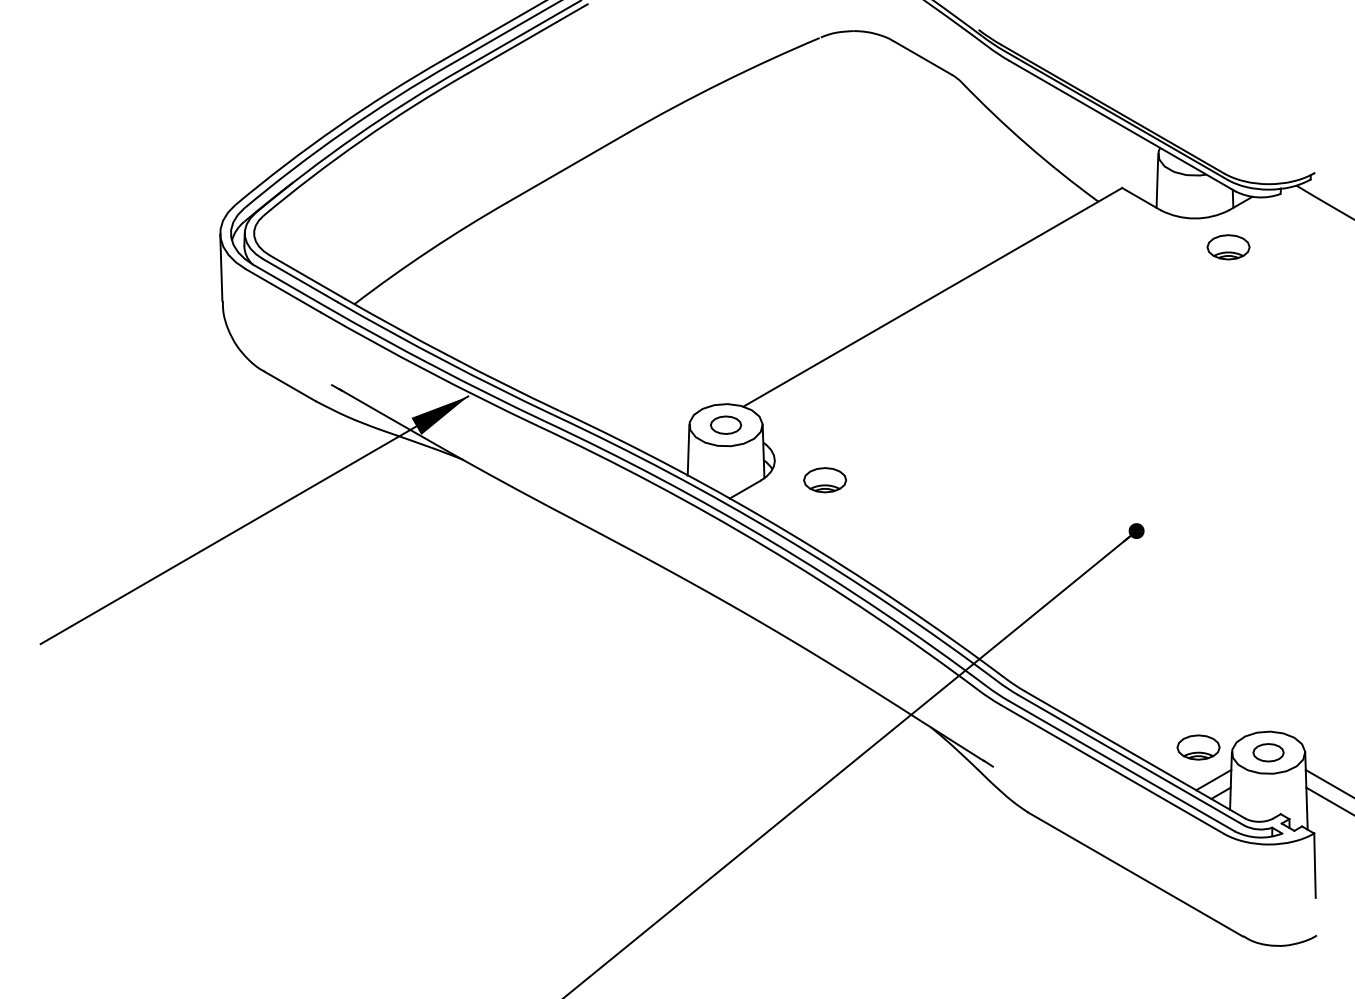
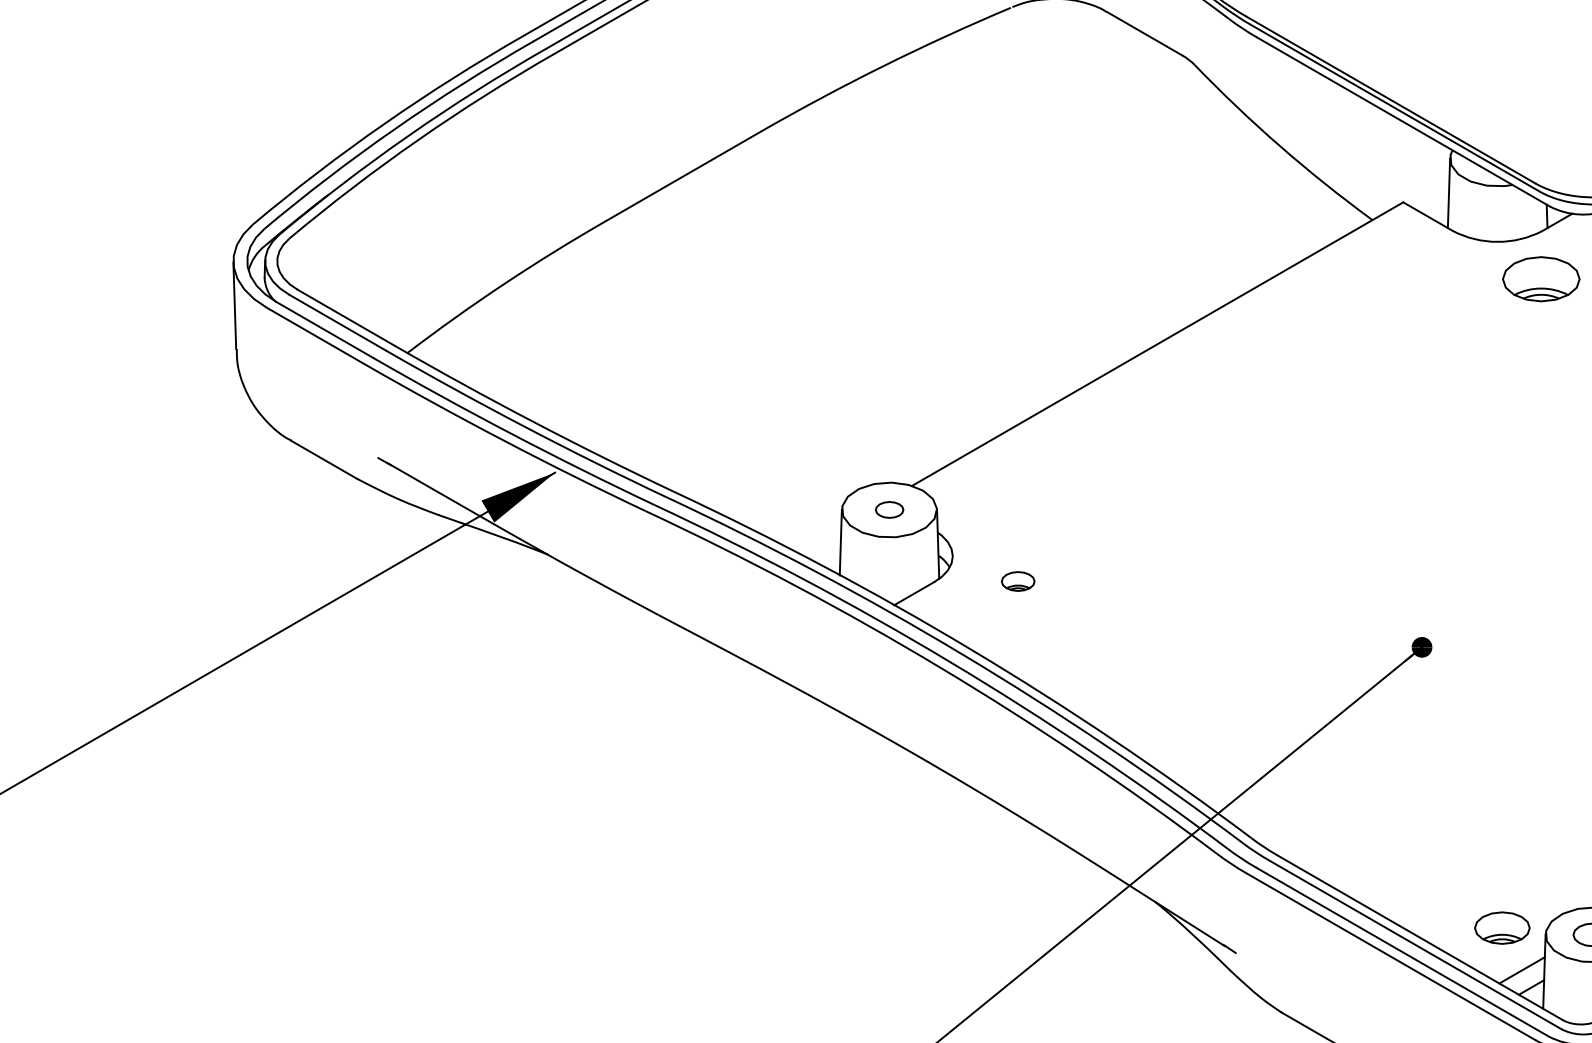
part: (1228, 247) -> (1541, 279), size x1.4
part: (726, 424) -> (890, 509), size x0.7
part: (825, 480) -> (1018, 581), size x0.6

